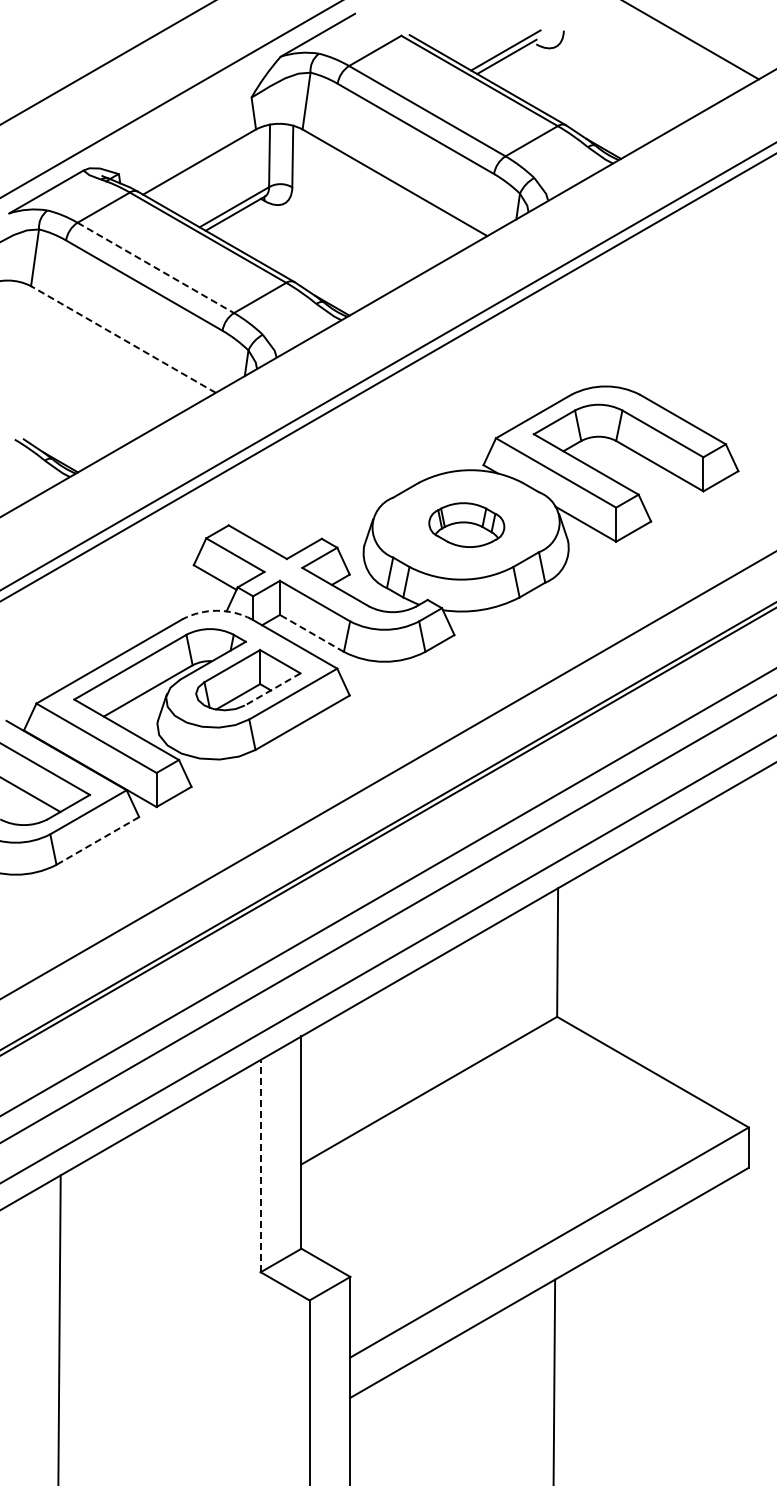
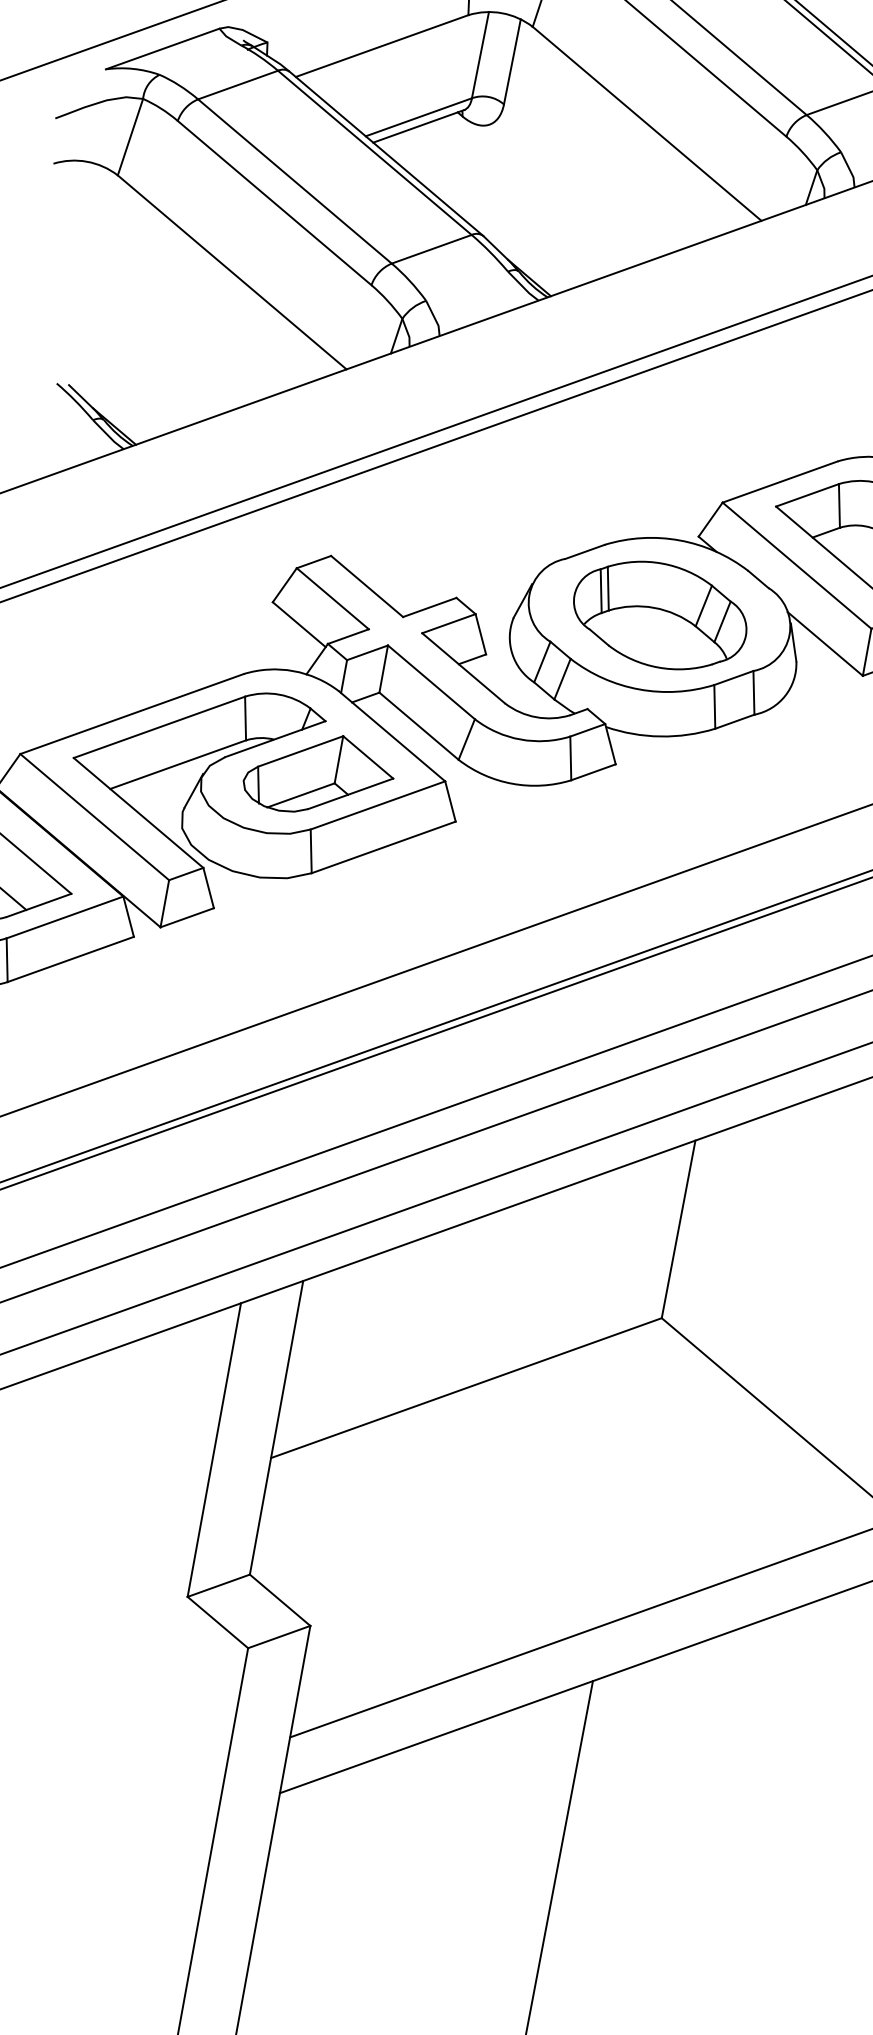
line: (156, 268) -> (295, 182), dashed -> solid
line: (123, 339) -> (232, 272), dashed -> solid
part: (466, 524) -> (660, 614), size x1.67
arc: (217, 610) -> (294, 670), dashed -> solid
line: (311, 633) -> (418, 726), dashed -> solid
line: (272, 689) -> (350, 793), dashed -> solid
line: (97, 840) -> (70, 958), dashed -> solid
line: (260, 1165) -> (214, 1449), dashed -> solid

